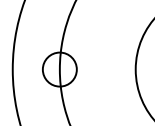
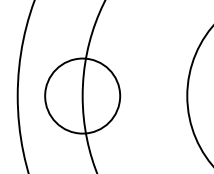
circle: (59, 69) -> (82, 95), size x1.6

